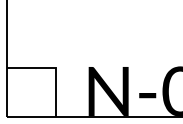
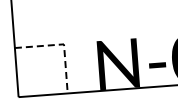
line: (55, 67) -> (63, 44), solid -> dashed

